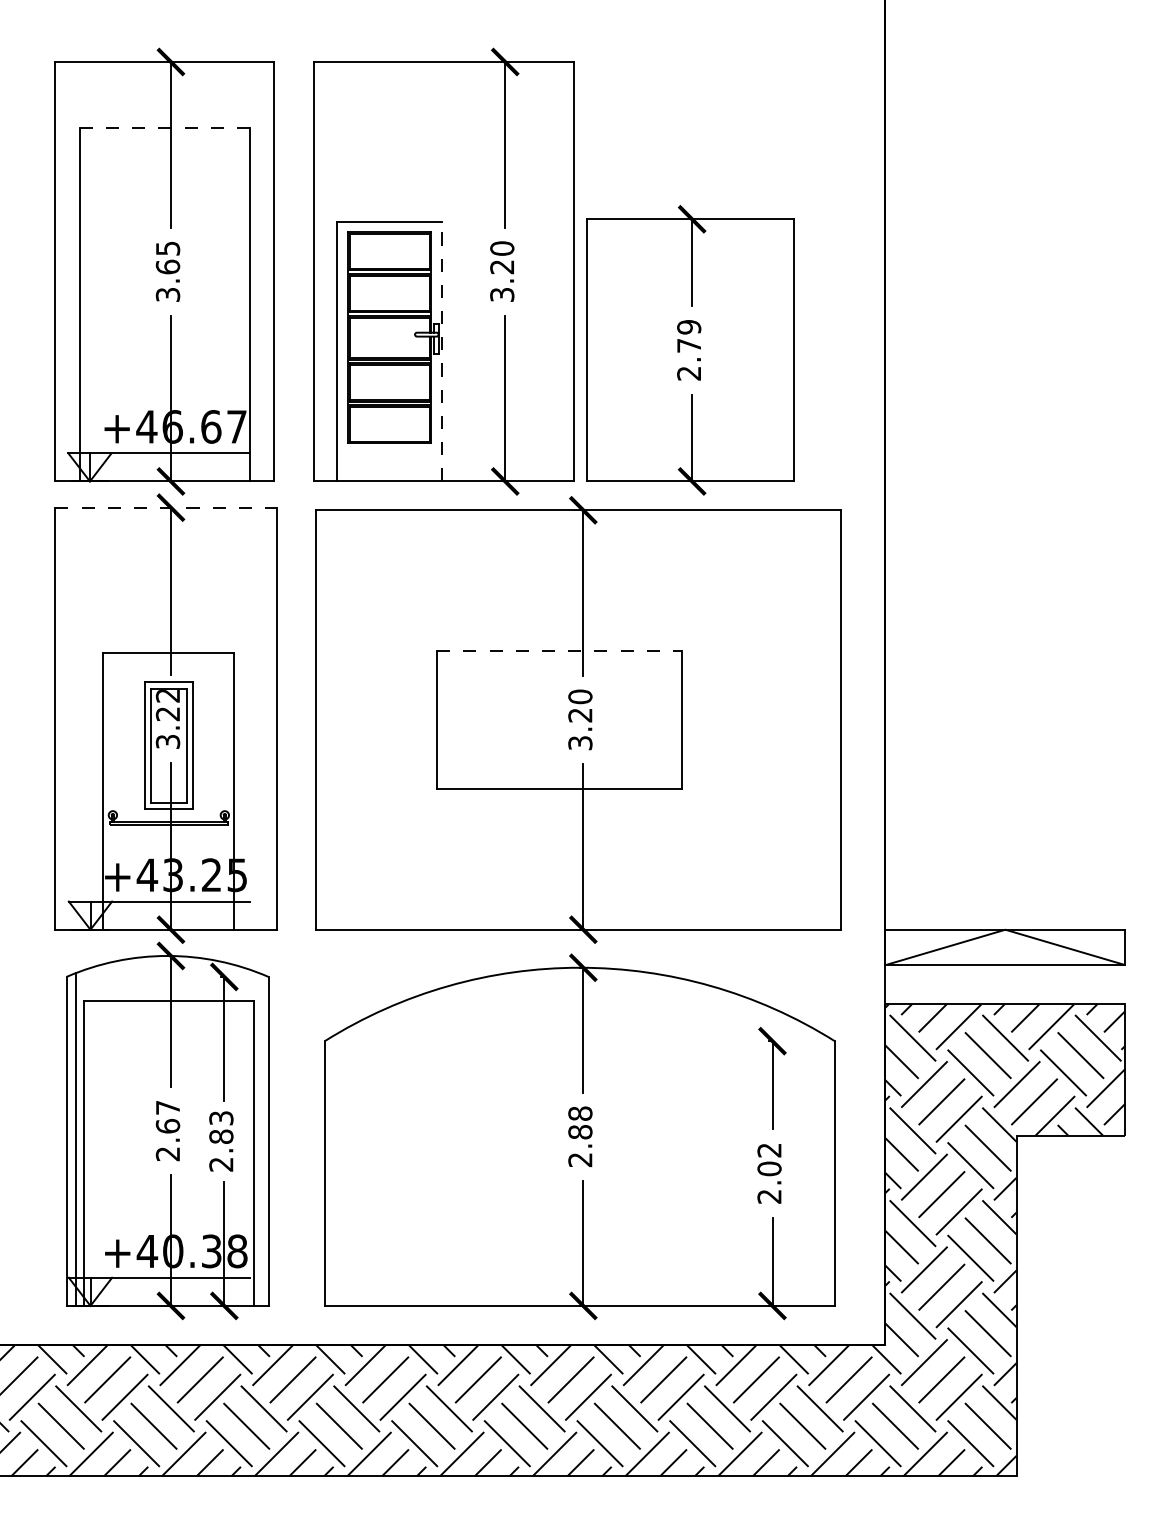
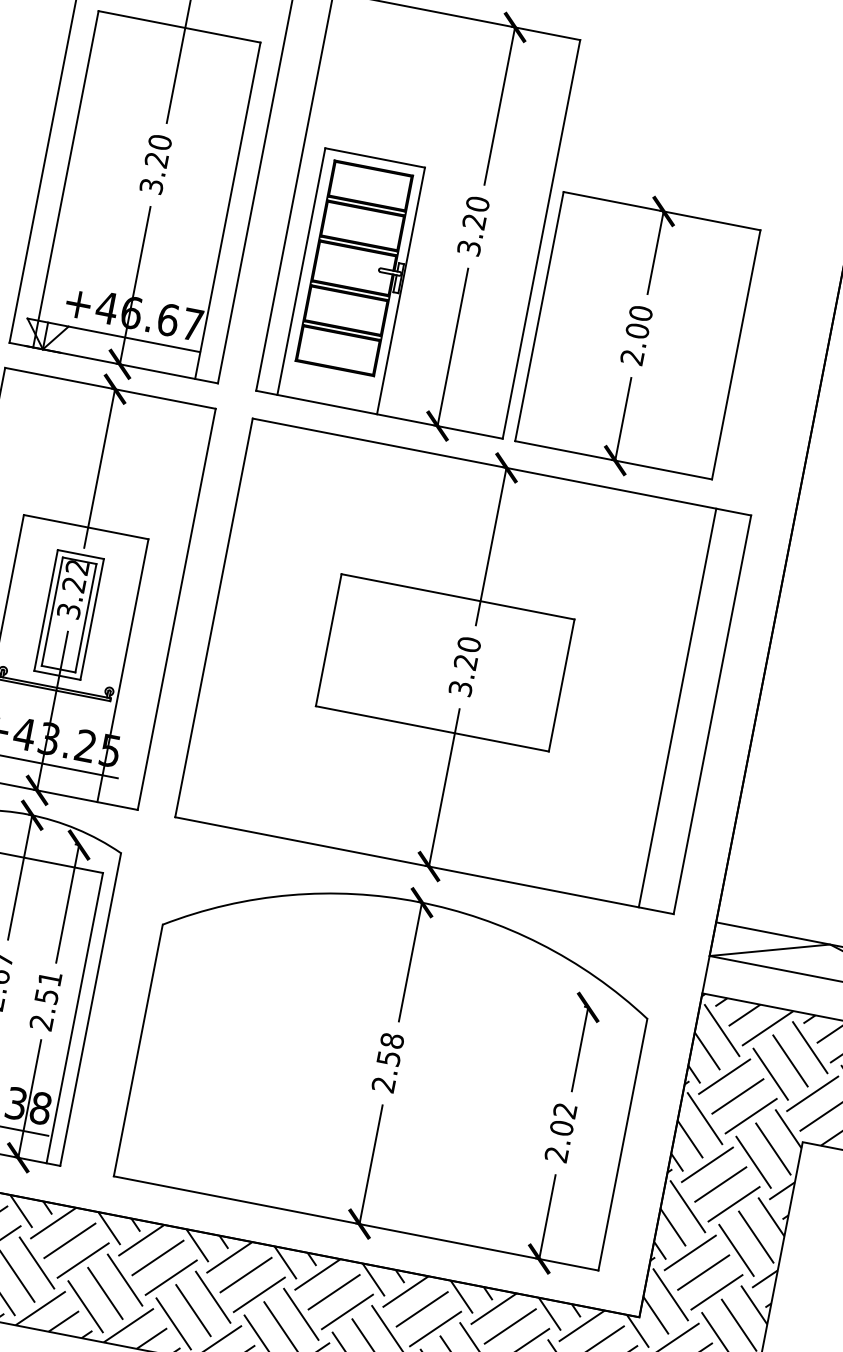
line: (165, 127) -> (180, 26), dashed -> solid
text: (167, 257) -> (157, 150), 3.65 -> 3.20
text: (689, 336) -> (639, 322), 2.79 -> 2.00
line: (441, 351) -> (401, 290), dashed -> solid
line: (166, 507) -> (110, 388), dashed -> solid
line: (559, 650) -> (457, 596), dashed -> solid
line: (804, 719) -> (678, 707), added
text: (221, 1127) -> (48, 987), 2.83 -> 2.51
text: (580, 1132) -> (388, 1058), 2.88 -> 2.58

